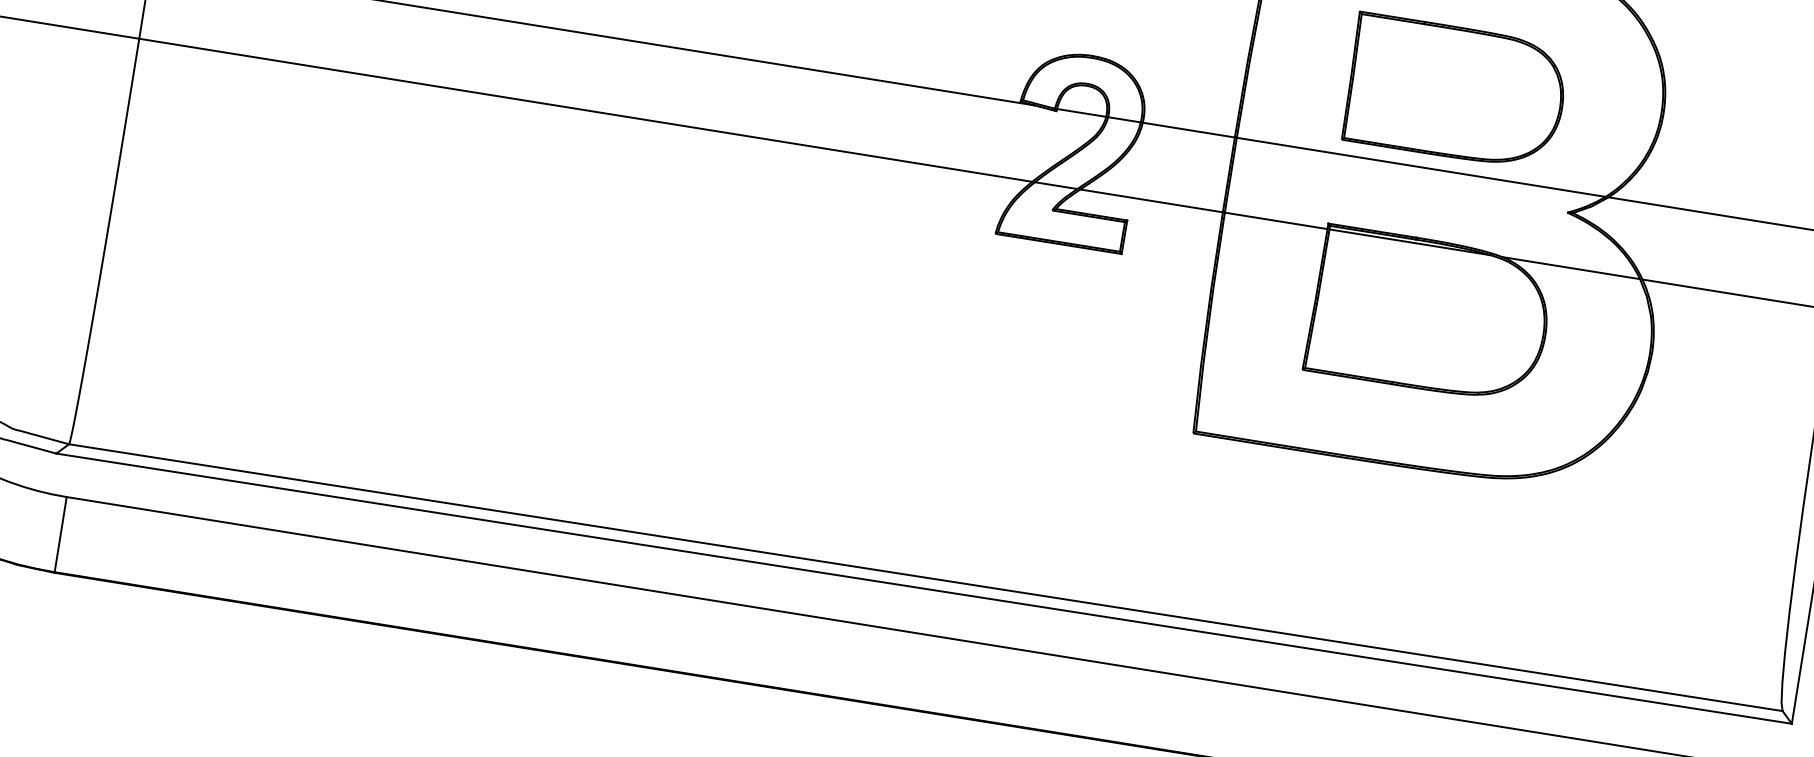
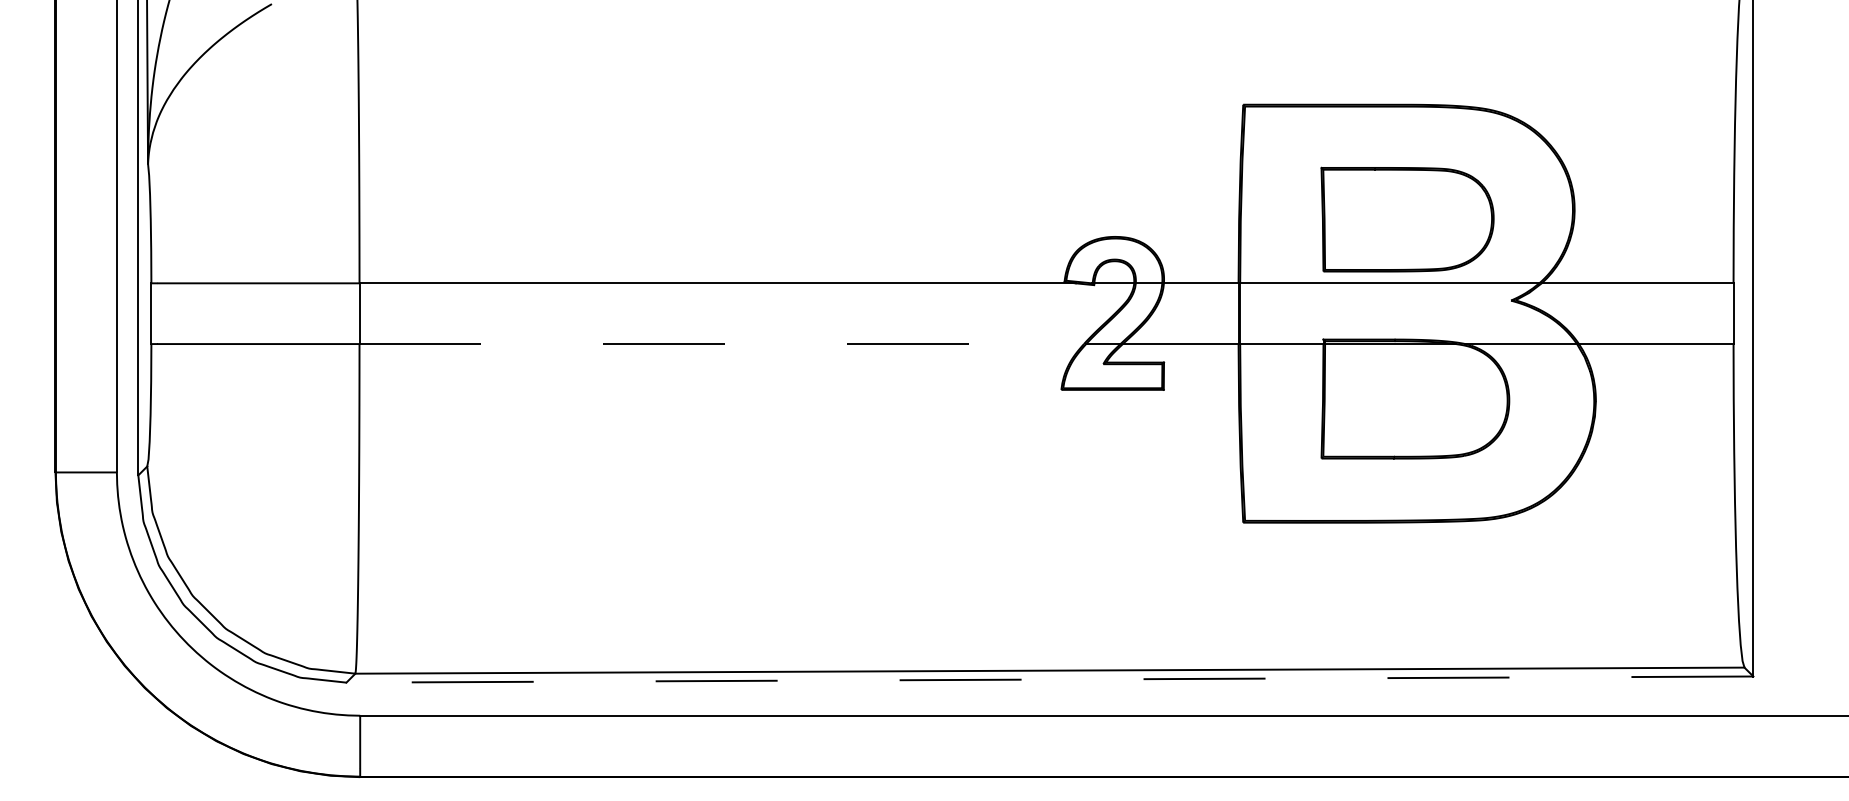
line: (586, 110) -> (722, 344), solid -> dashed
line: (923, 588) -> (1049, 679), solid -> dashed

